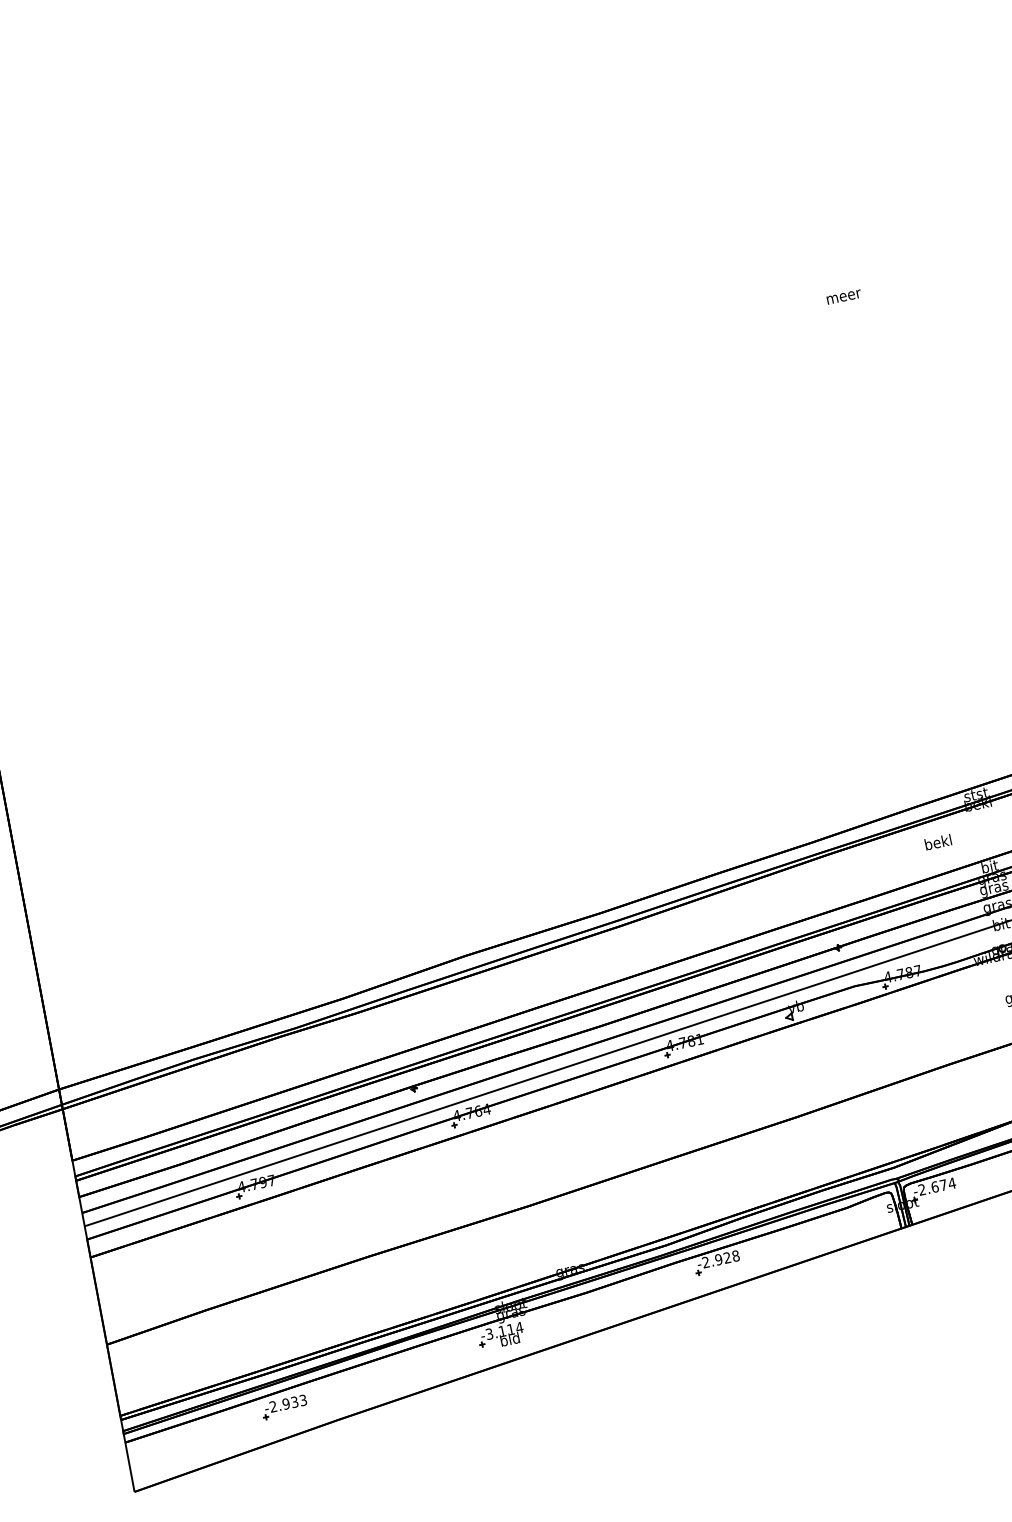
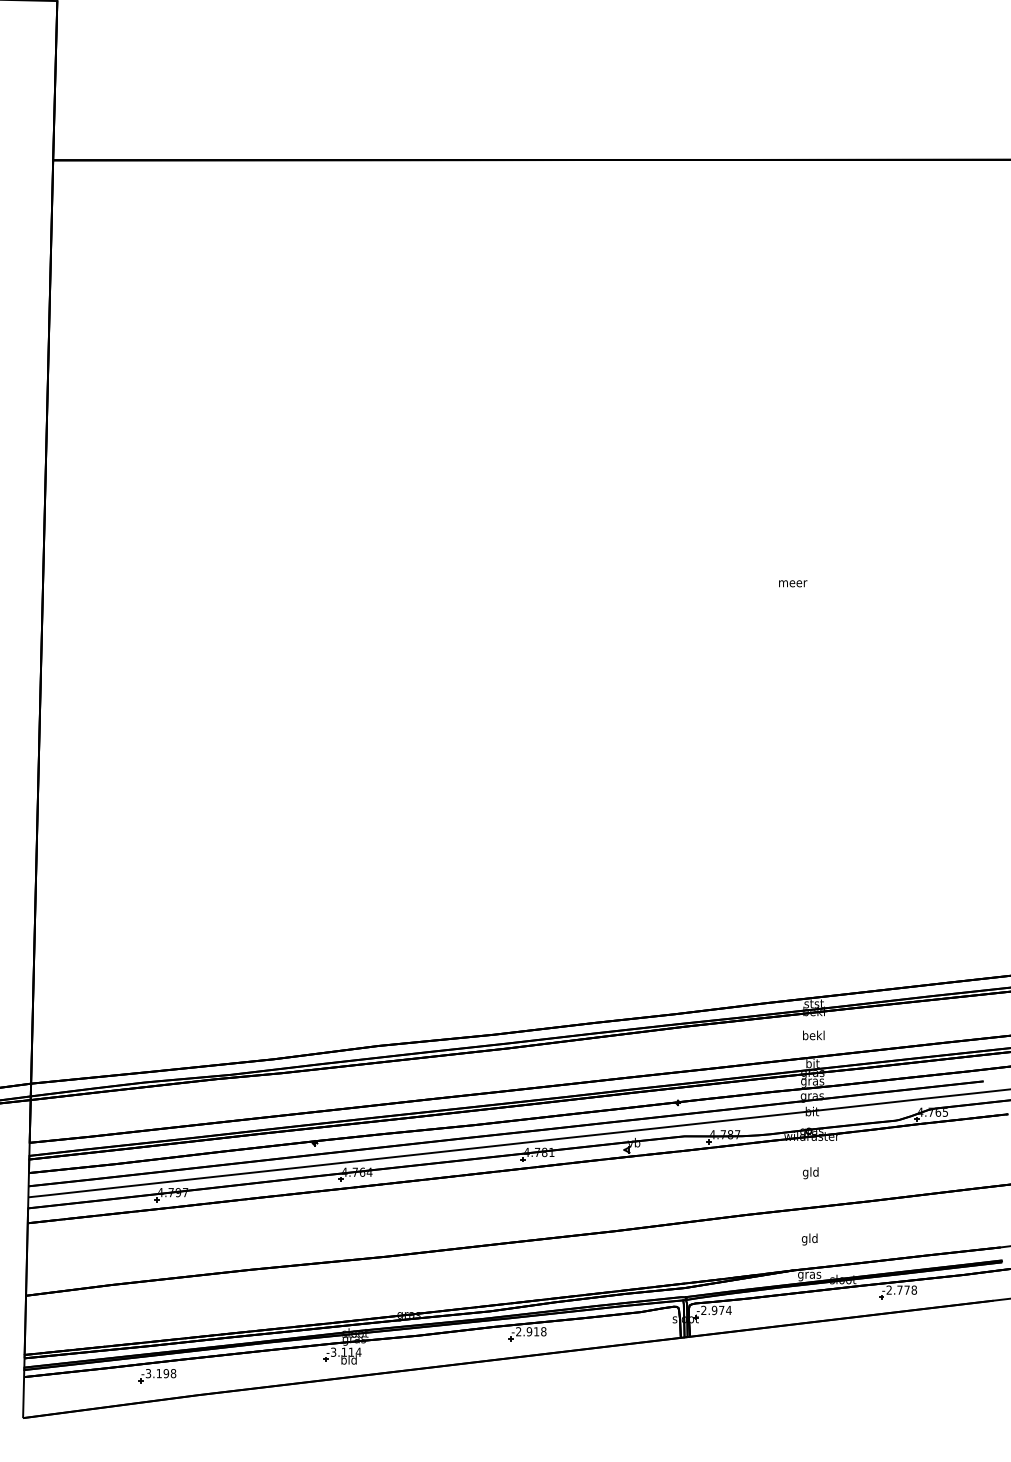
text: (937, 842) -> (813, 1035), moved
text: (934, 1187) -> (714, 1310), -2.674 -> -2.974
text: (727, 1257) -> (536, 1331), -2.928 -> -2.918
text: (287, 1403) -> (160, 1373), -2.933 -> -3.198

